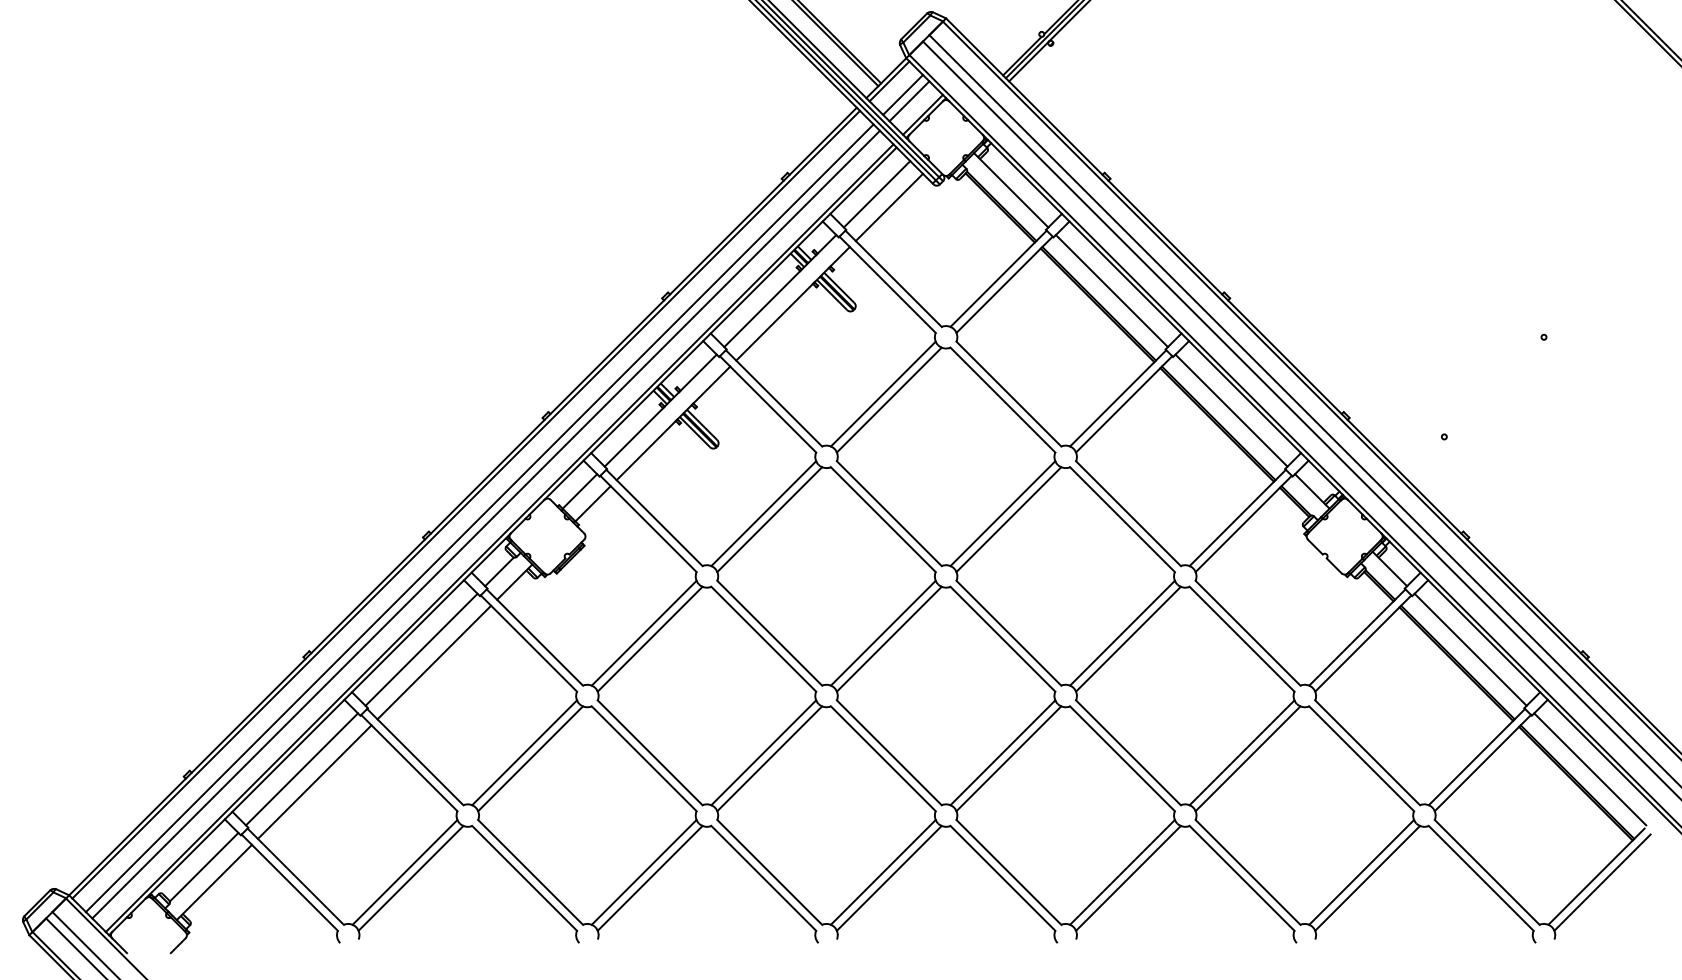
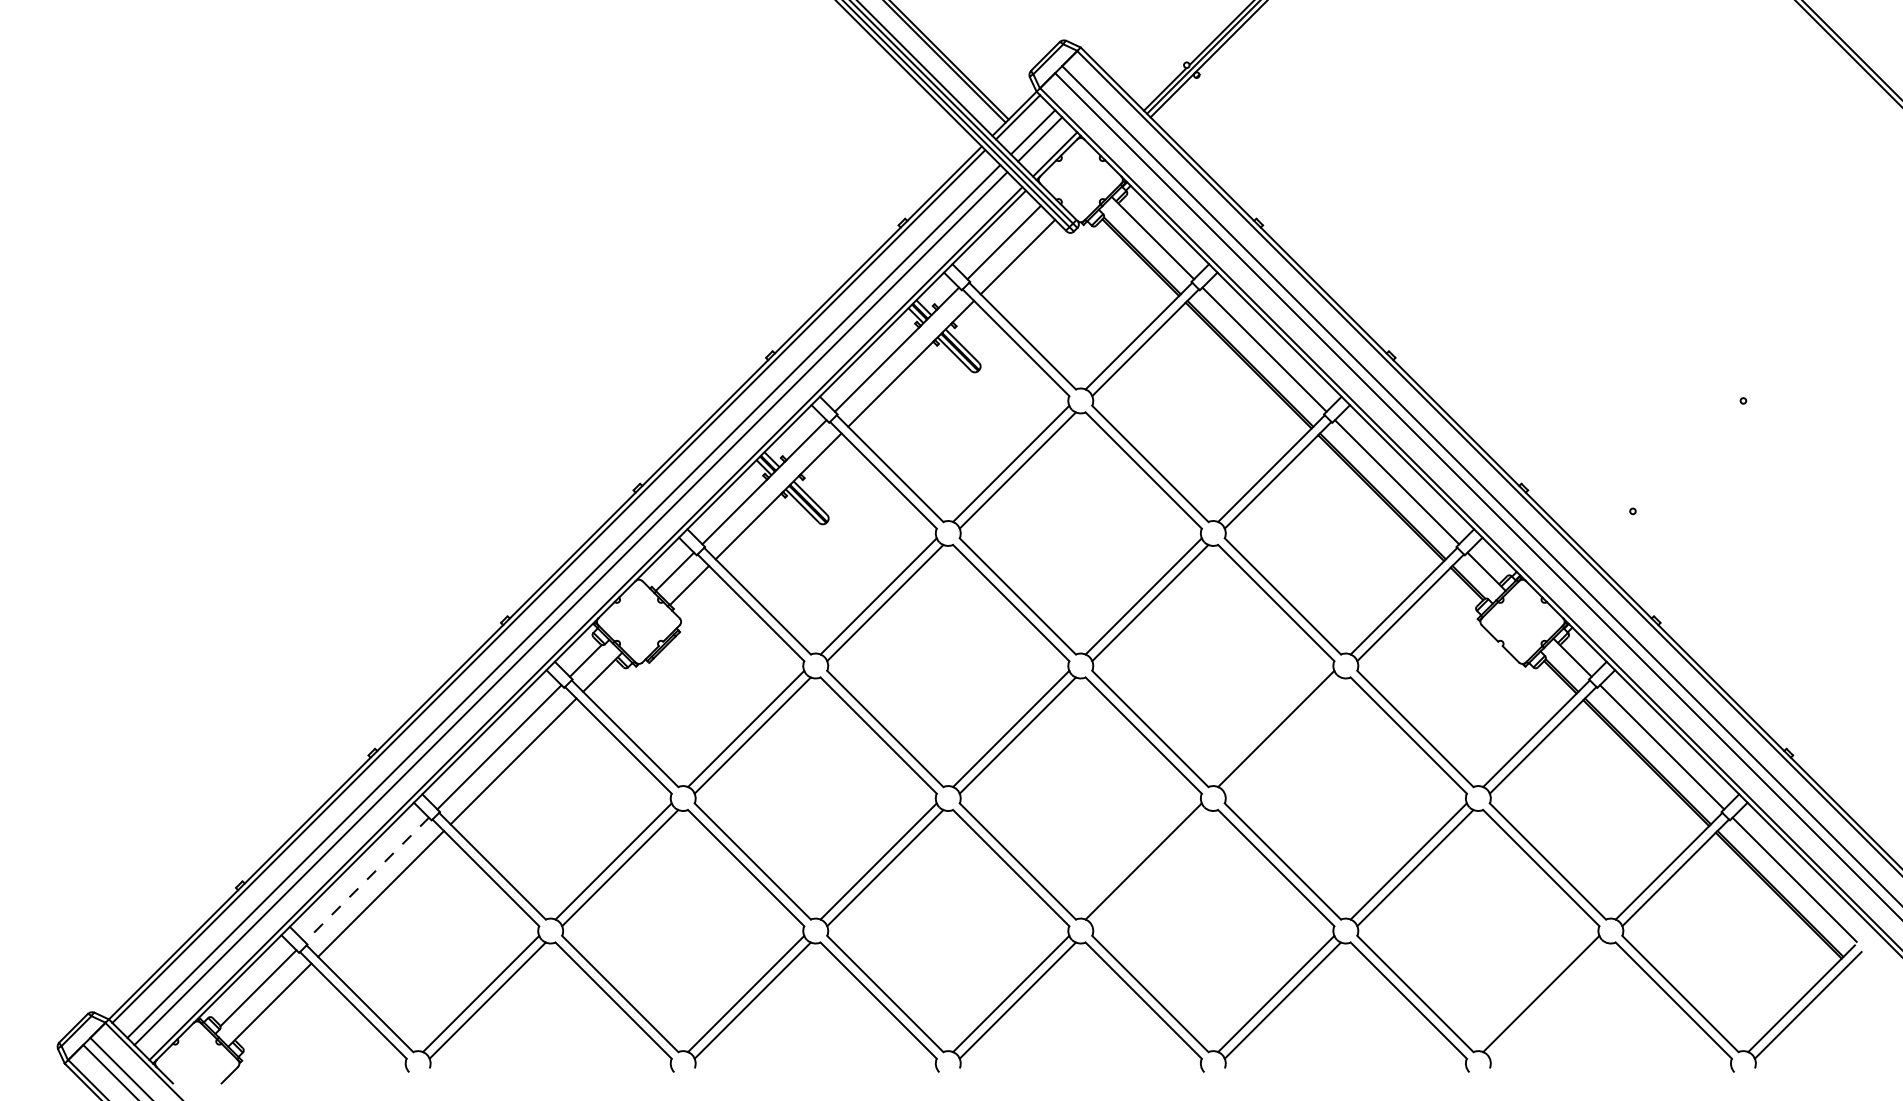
line: (1128, 639) -> (1282, 735), removed
line: (1009, 759) -> (1150, 868), removed
line: (301, 769) -> (366, 879), solid -> dashed
line: (1367, 878) -> (1547, 1000), removed

